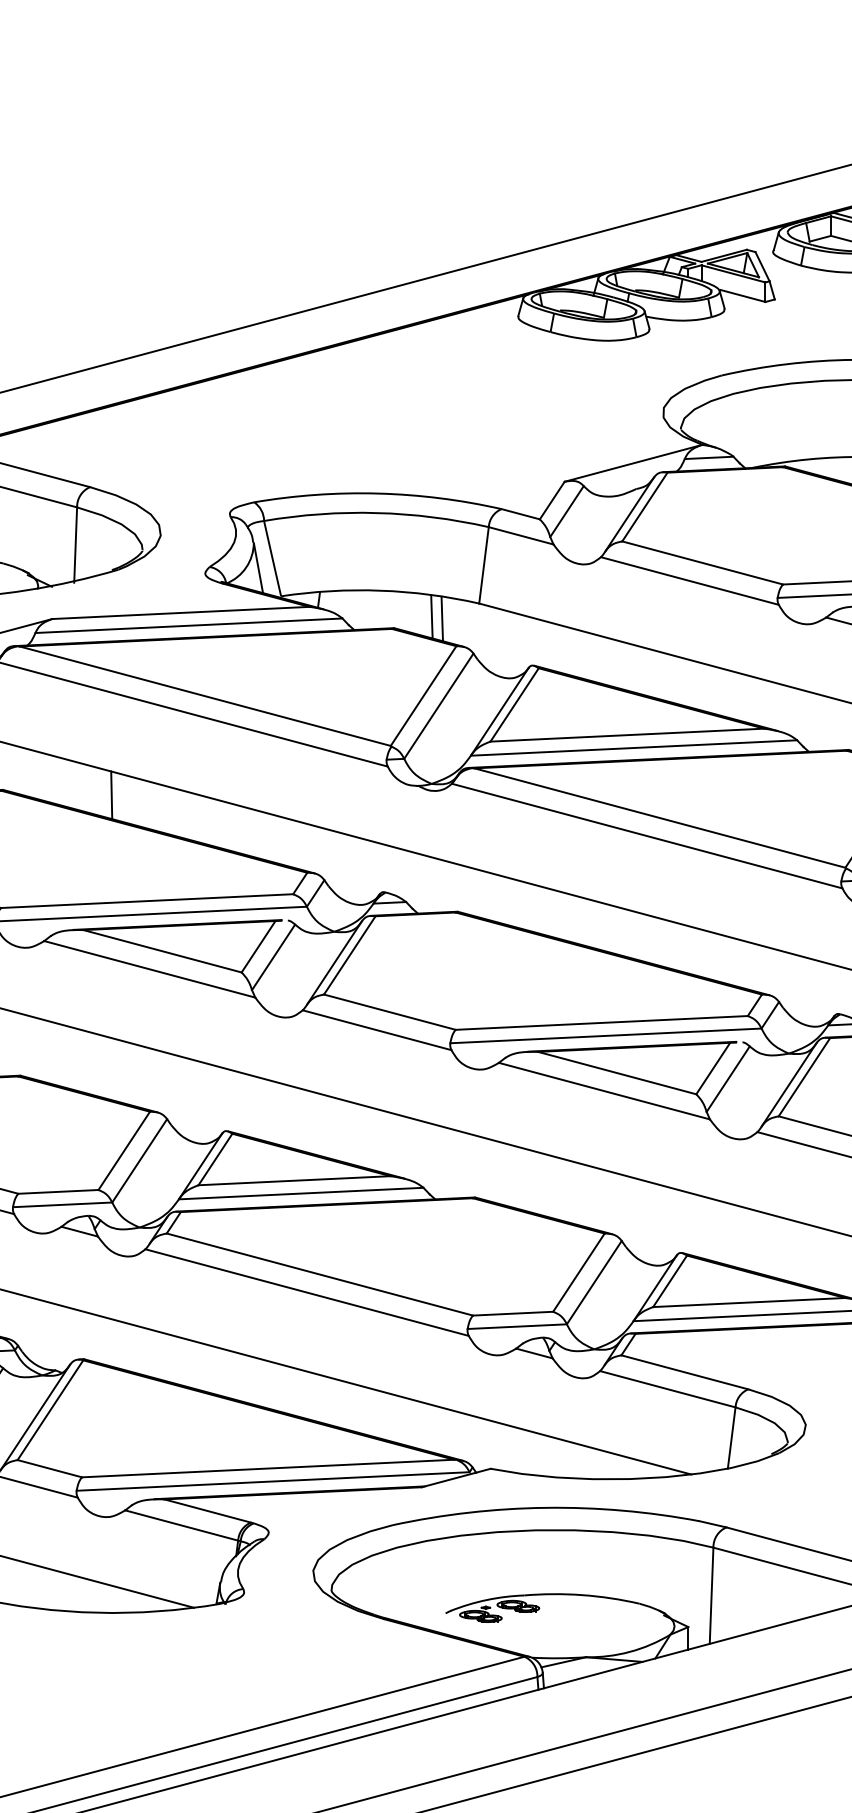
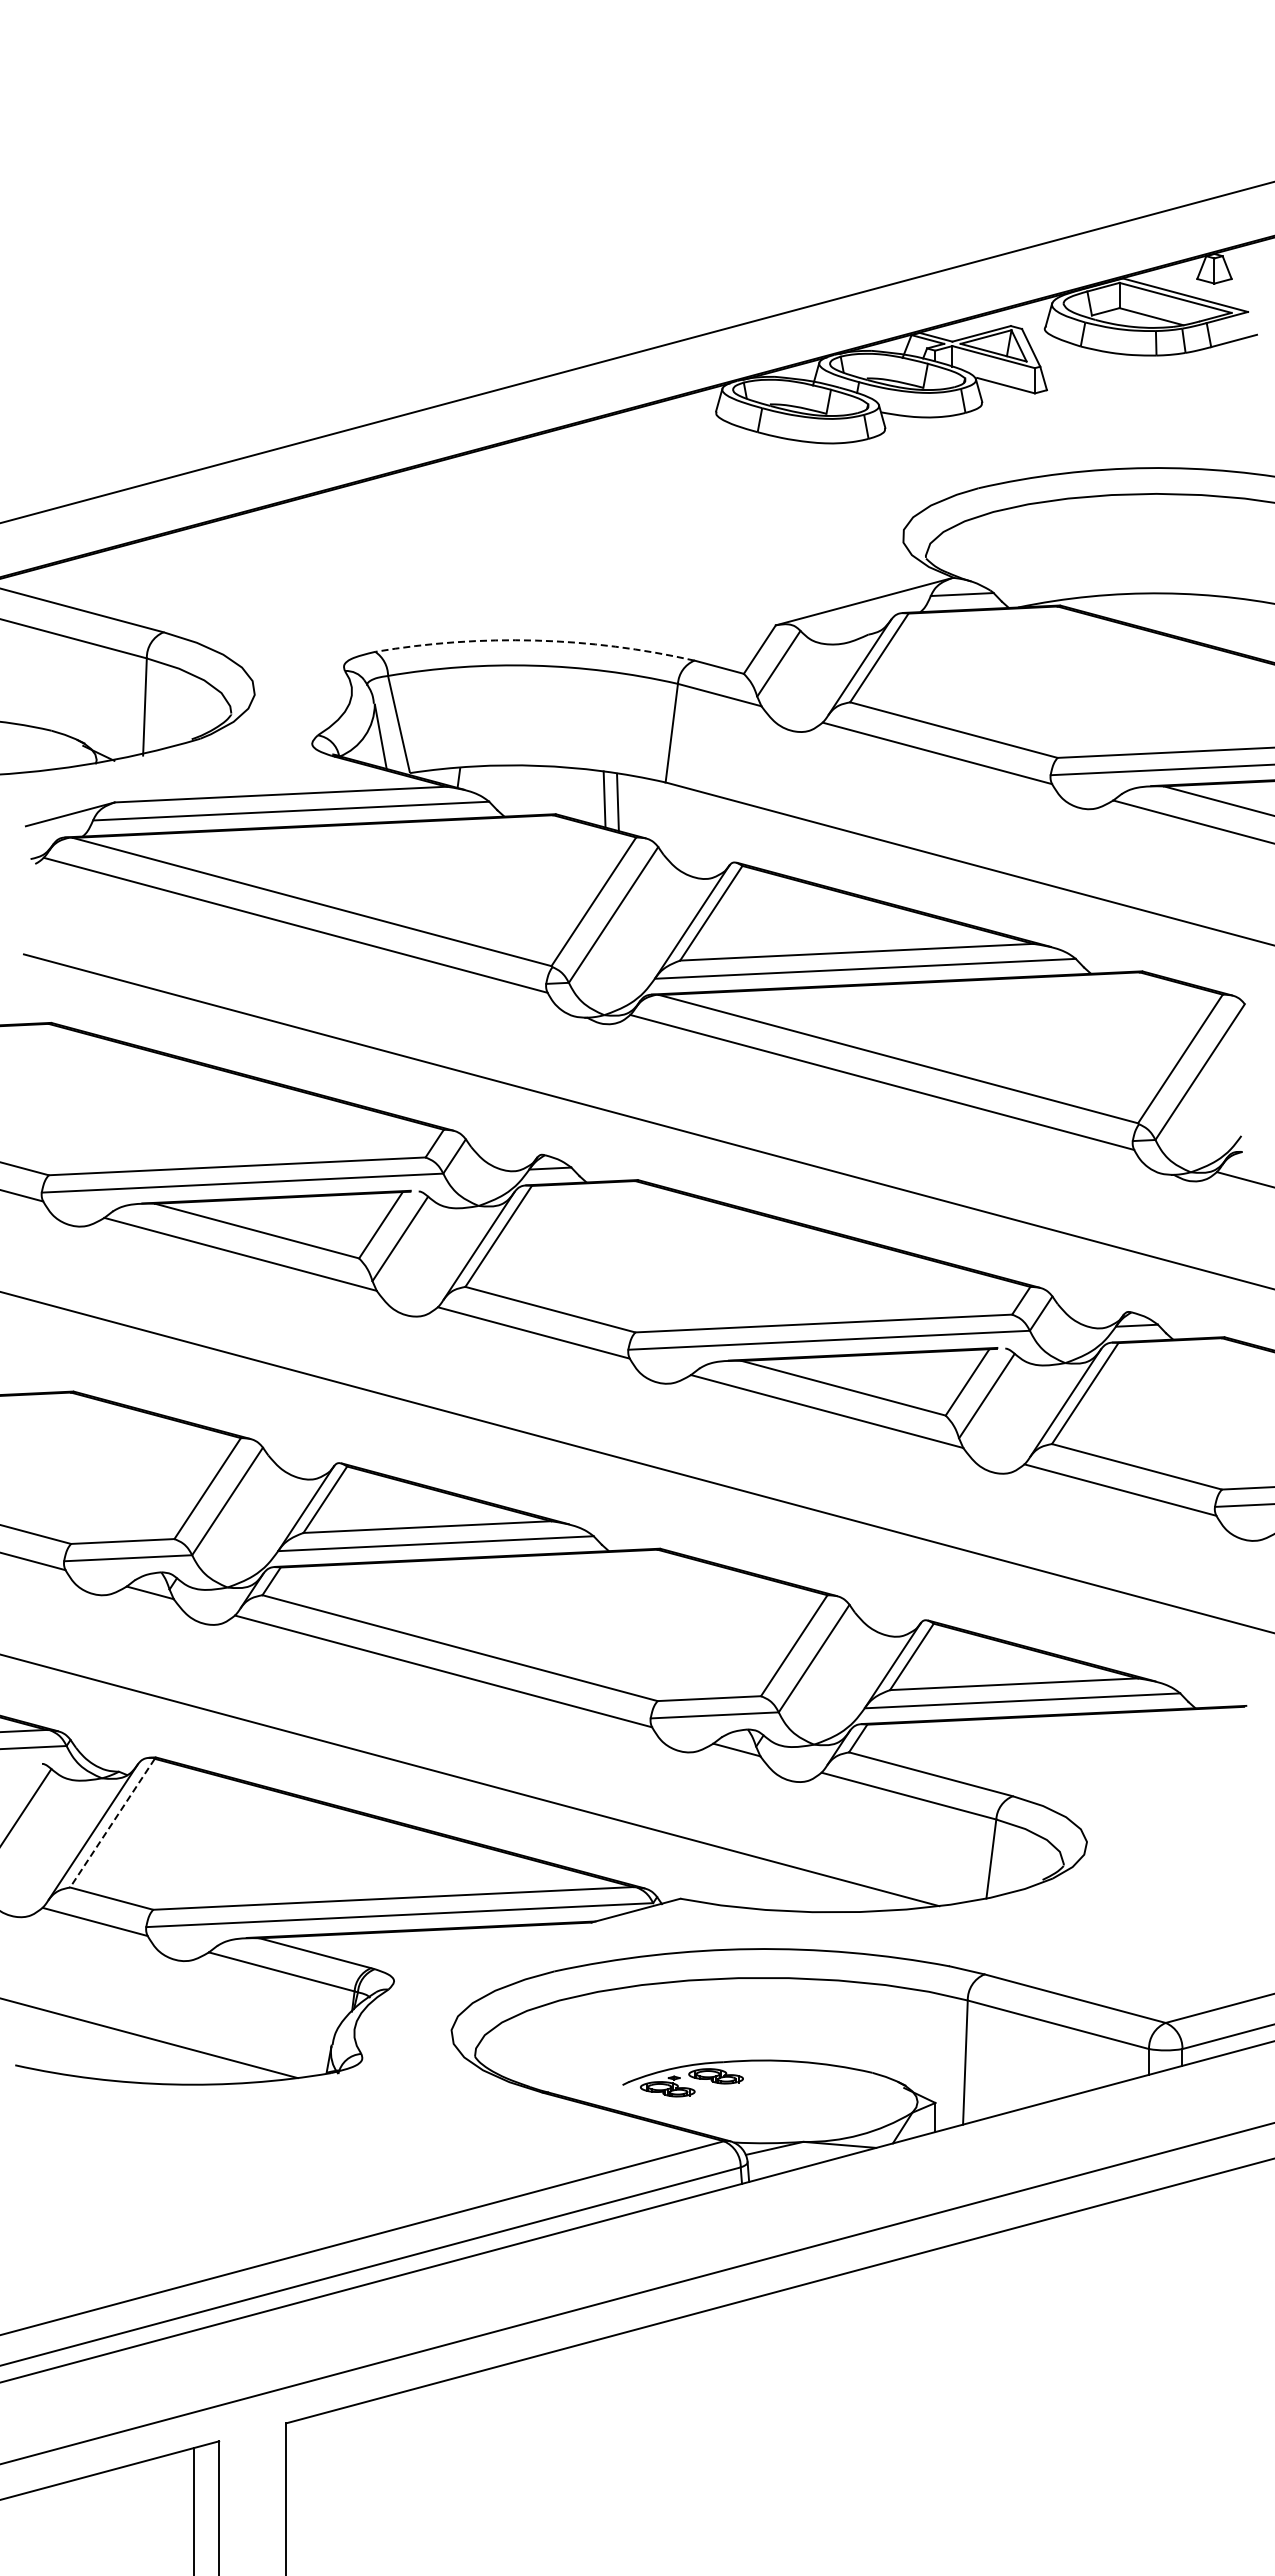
arc: (378, 493) -> (535, 640), solid -> dashed
line: (111, 795) -> (191, 1029), removed
line: (50, 1410) -> (112, 1823), solid -> dashed

